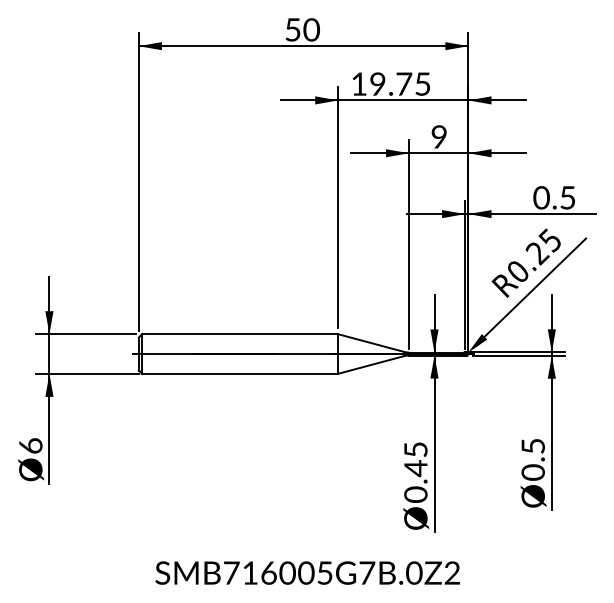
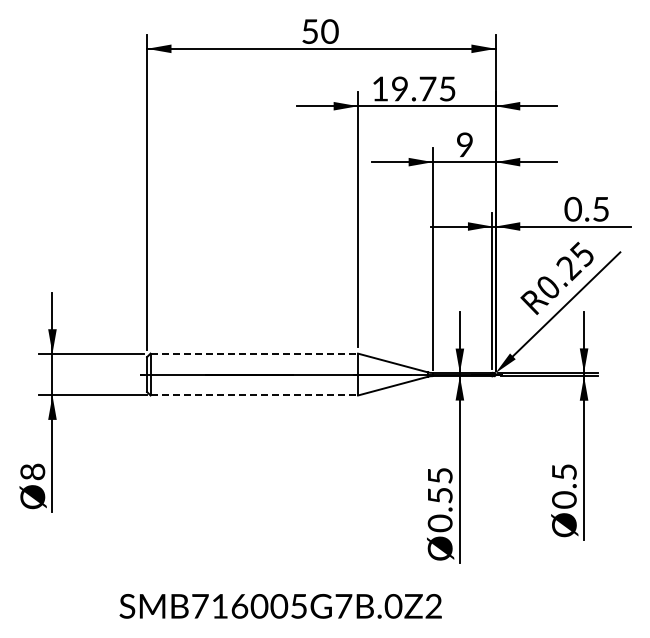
line: (240, 334) -> (254, 353), solid -> dashed
line: (240, 373) -> (254, 395), solid -> dashed
text: (30, 445) -> (32, 471), 6 -> 8
text: (416, 468) -> (440, 495), 0.45 -> 0.55
text: (307, 573) -> (280, 606), moved

